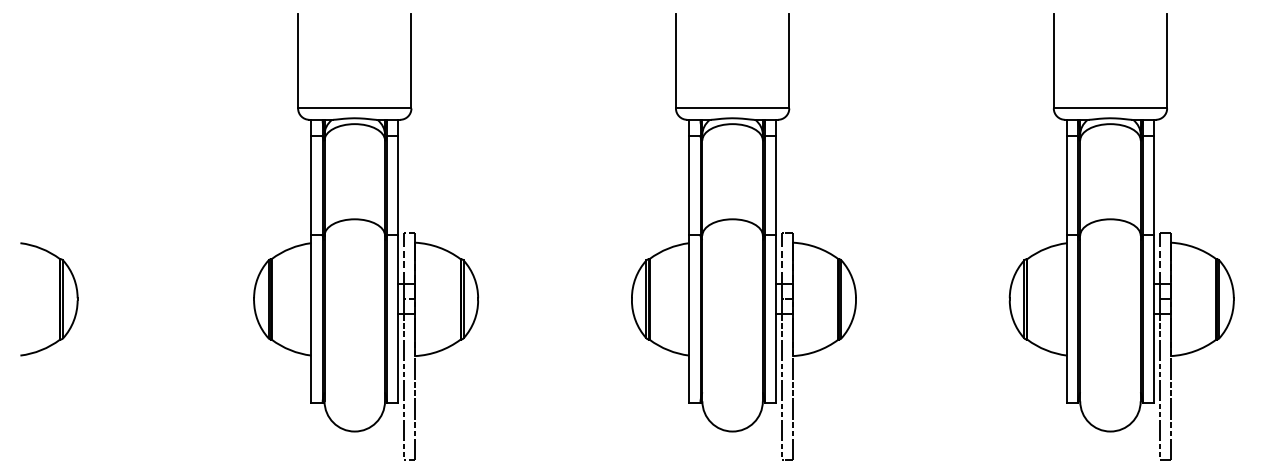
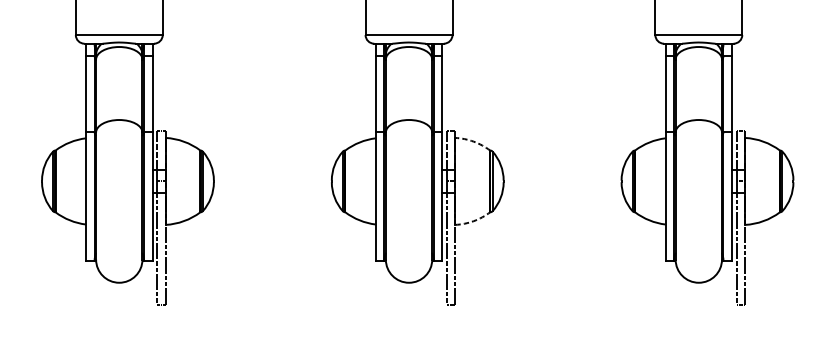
arc: (816, 247) -> (473, 141), solid -> dashed
arc: (816, 351) -> (473, 221), solid -> dashed

